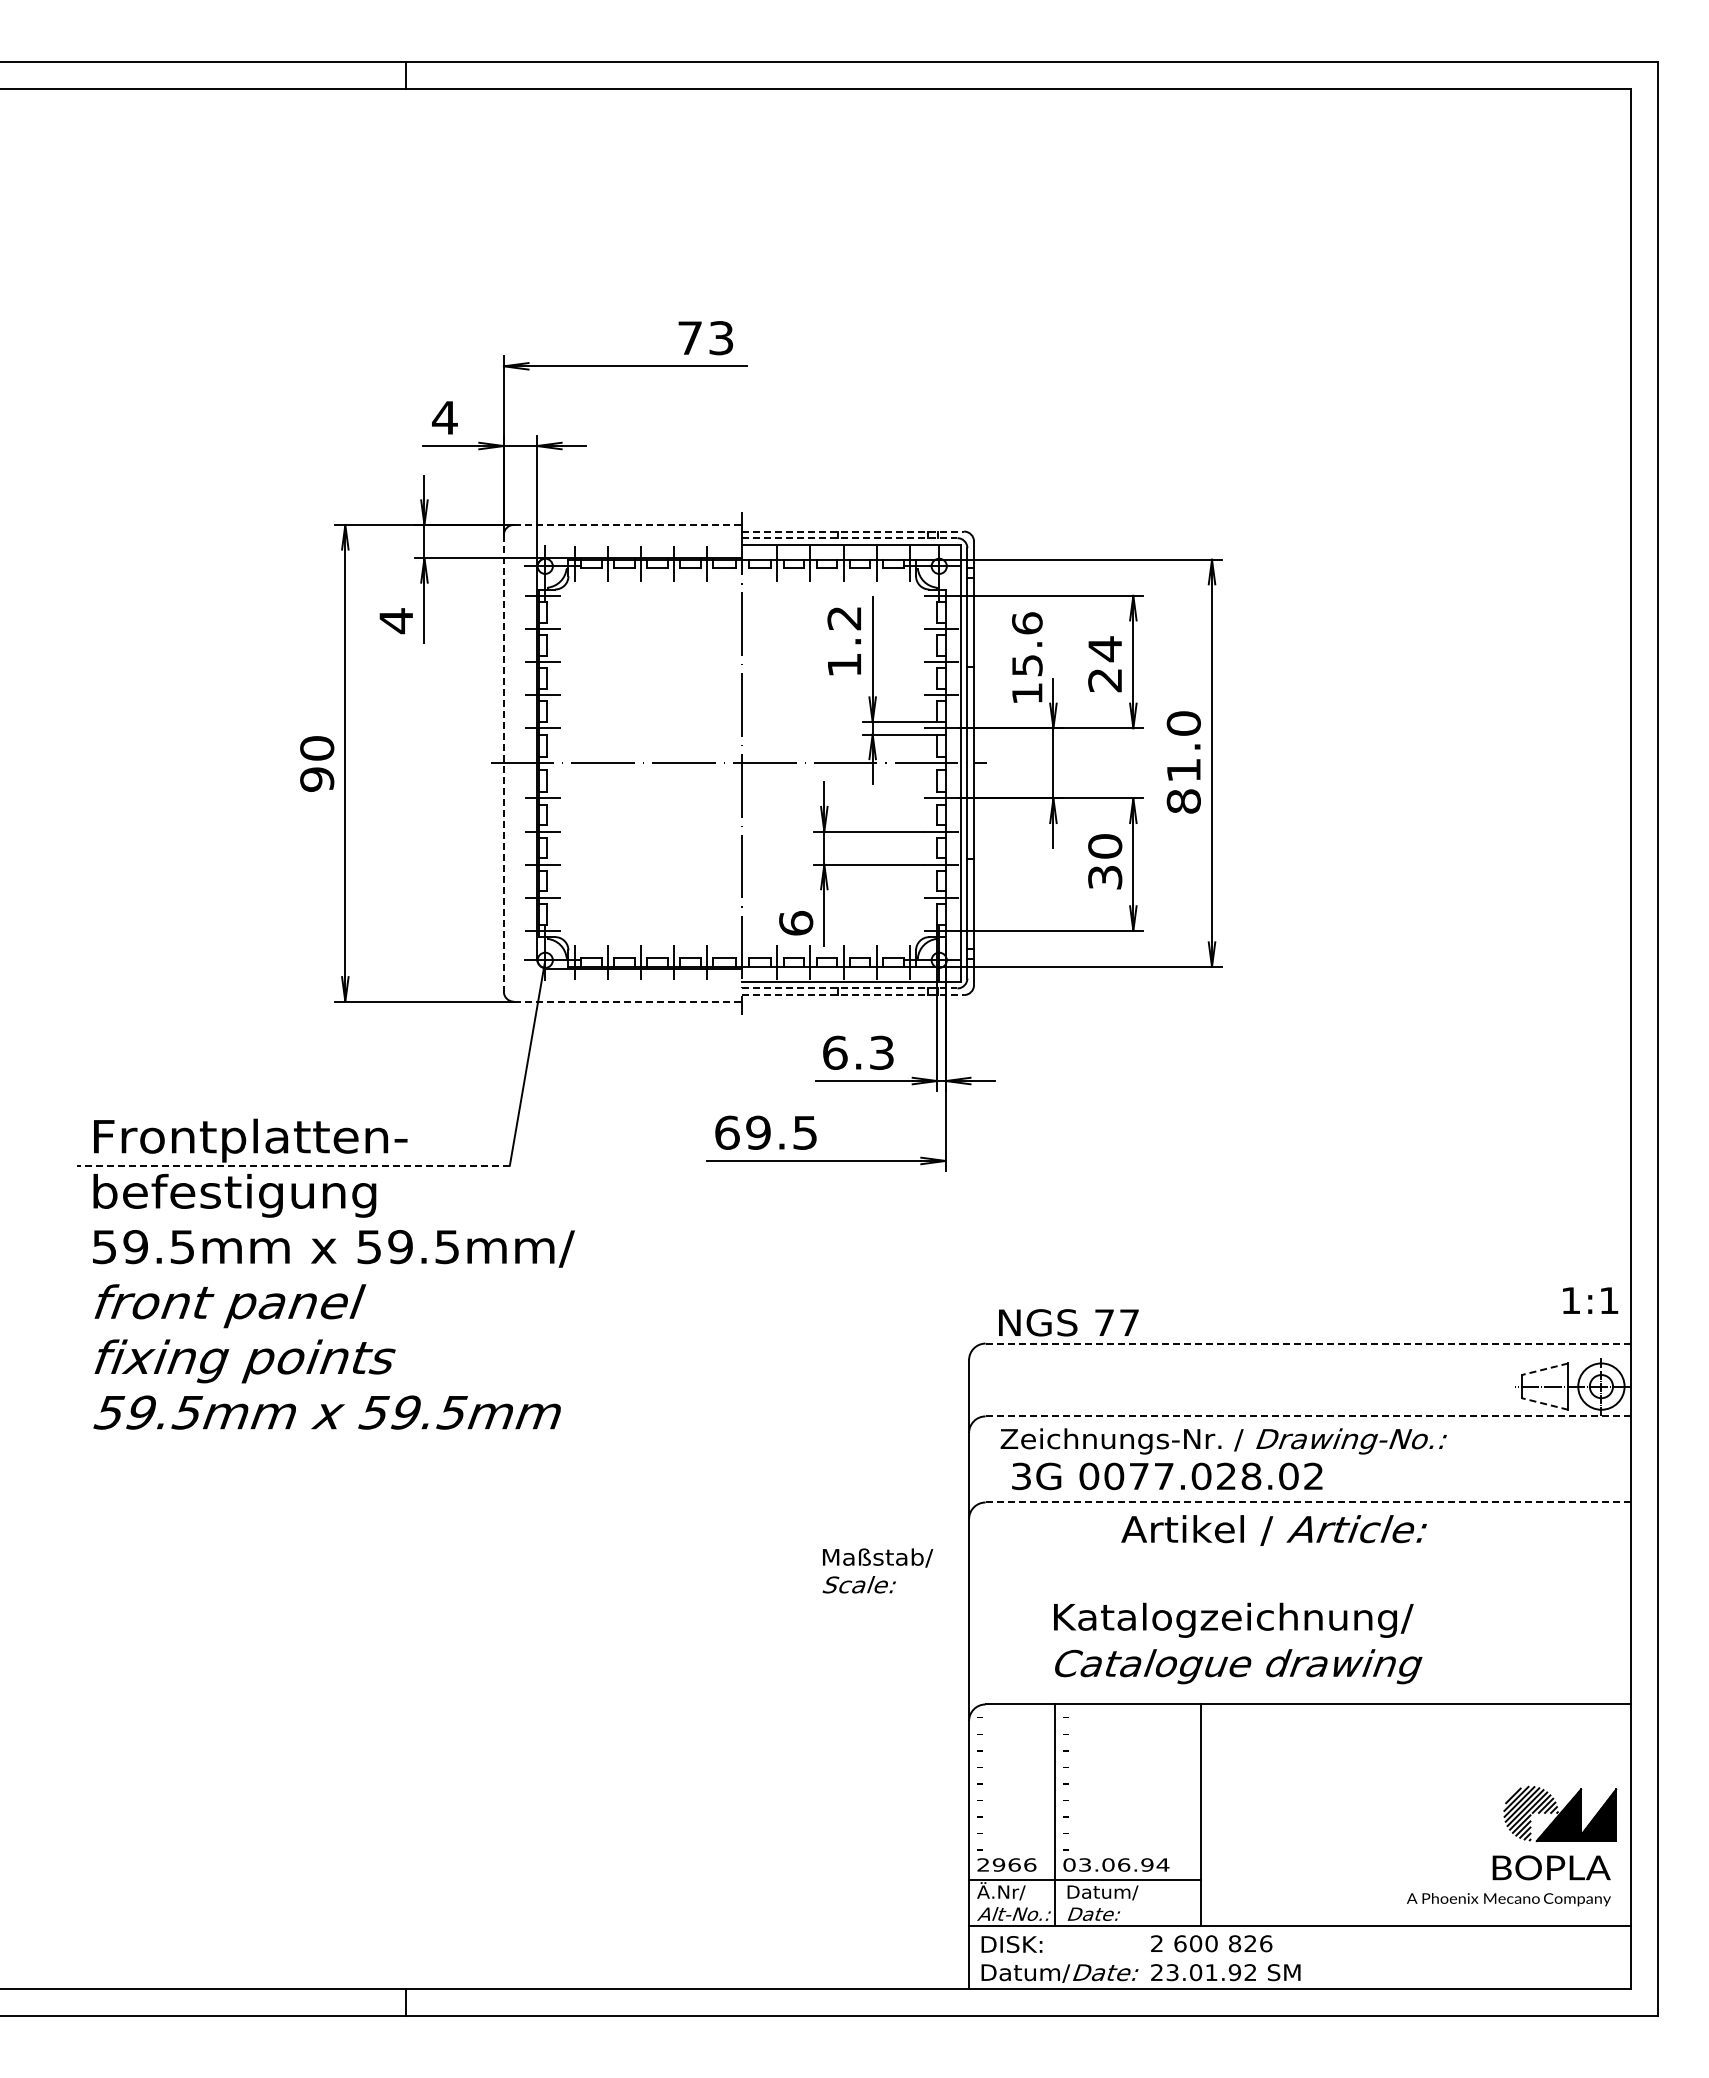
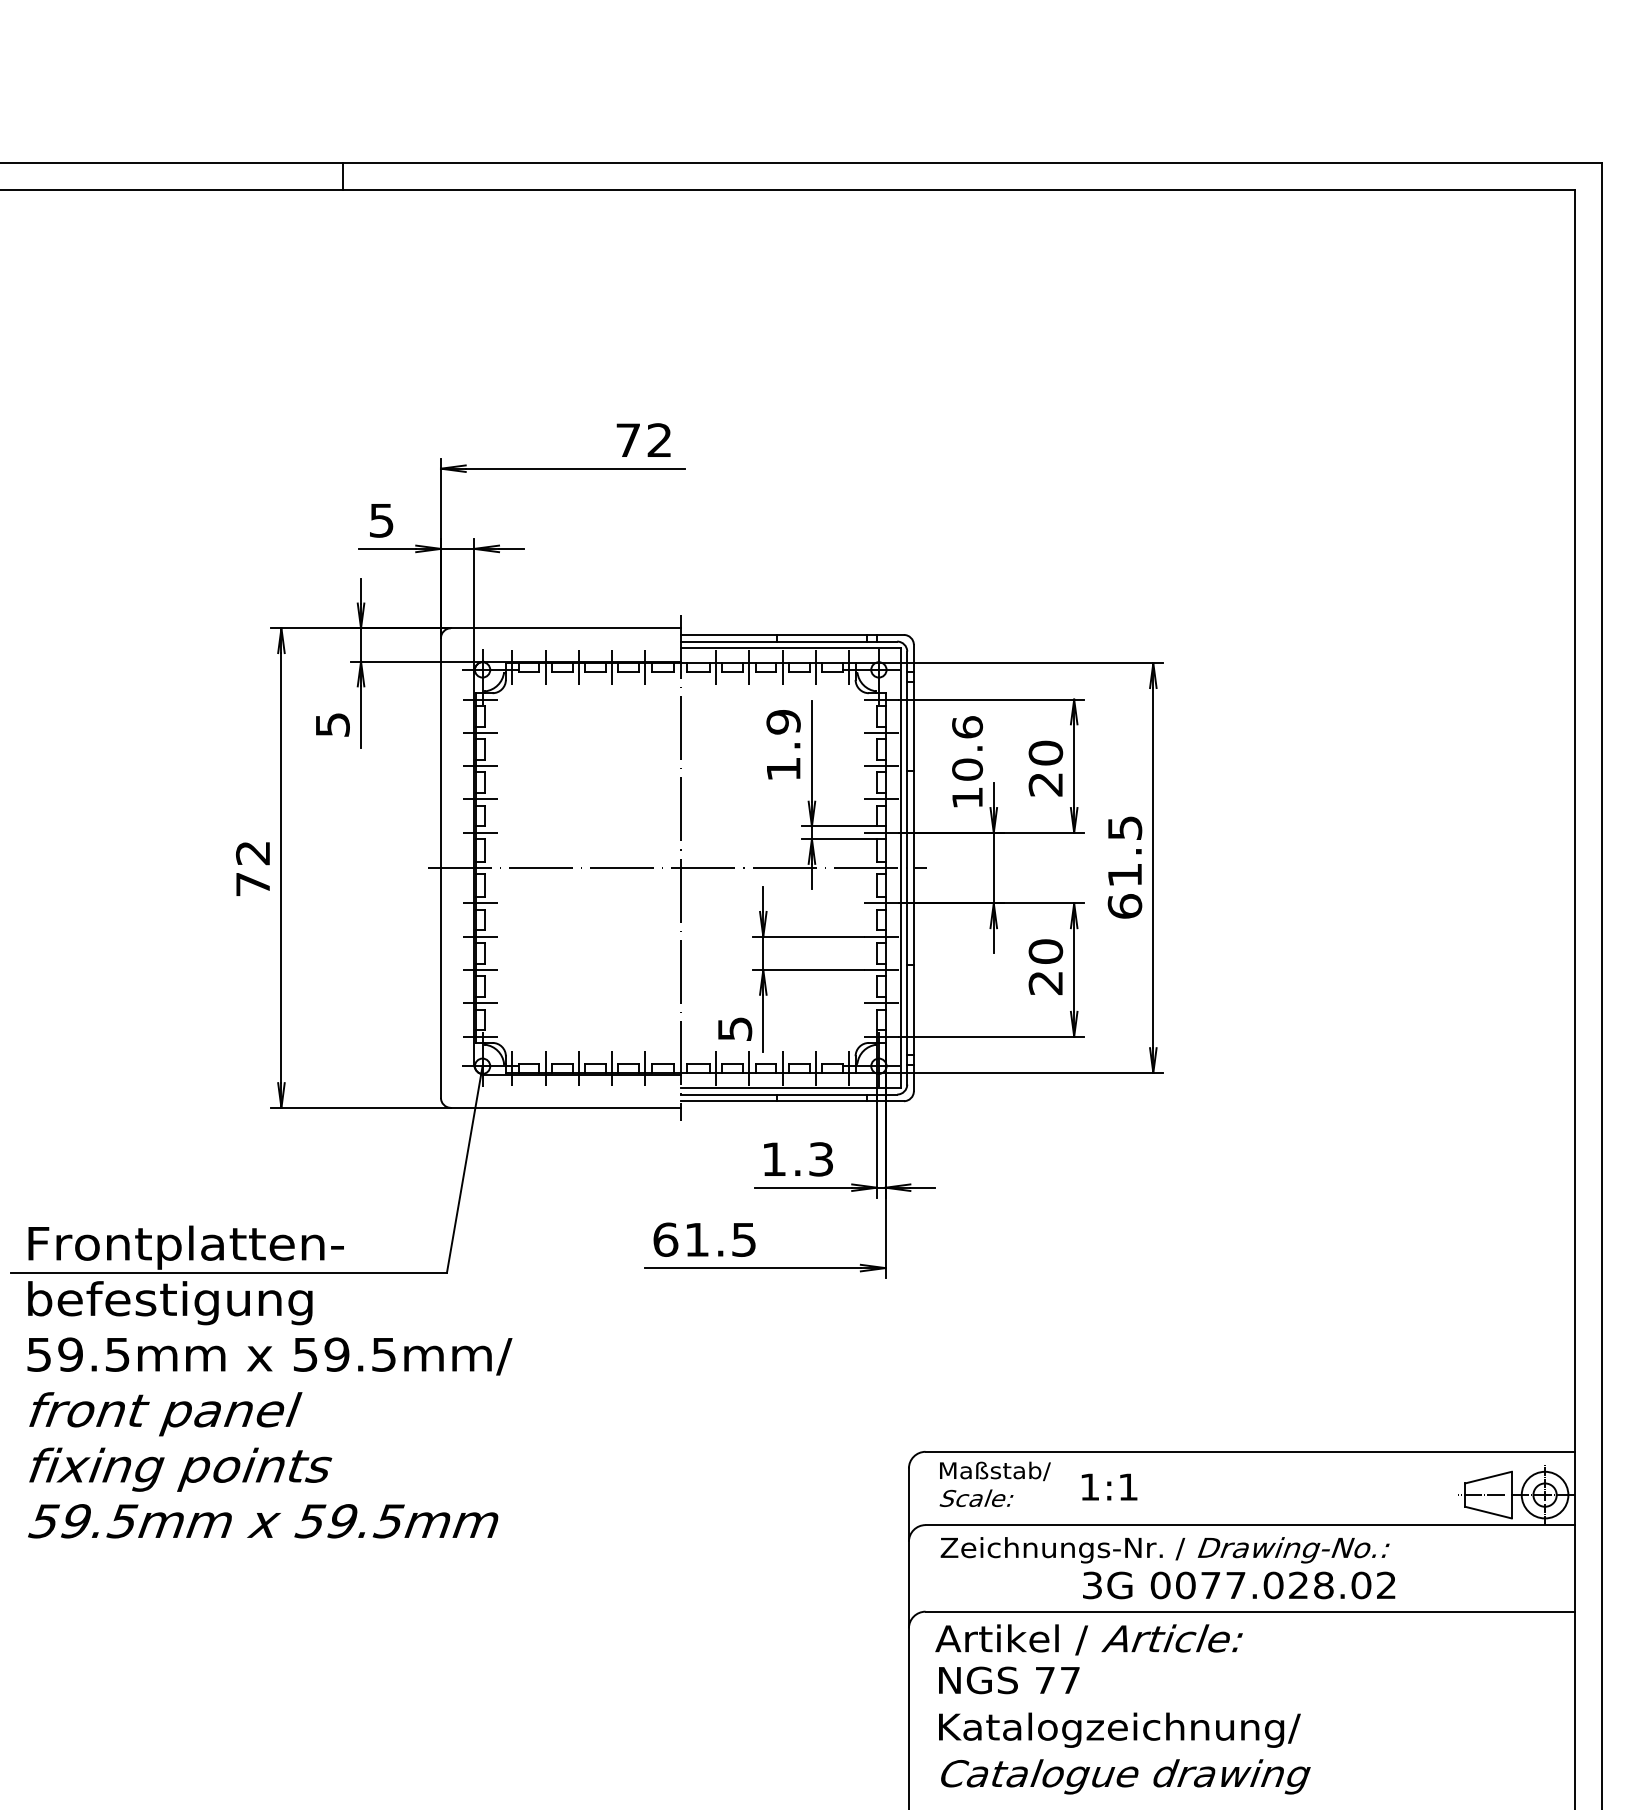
text: (721, 338) -> (659, 440), 73 -> 72
text: (444, 417) -> (381, 520), 4 -> 5
line: (628, 524) -> (566, 627), dashed -> solid
line: (853, 531) -> (792, 634), dashed -> solid
line: (849, 538) -> (788, 641), dashed -> solid
text: (844, 618) -> (783, 722), 1.2 -> 1.9
text: (396, 621) -> (332, 725), 4 -> 5
text: (1105, 649) -> (1046, 753), 24 -> 20
text: (1027, 665) -> (967, 769), 15.6 -> 10.6
text: (1183, 762) -> (1124, 867), 81.0 -> 61.5
text: (317, 763) -> (253, 868), 90 -> 72
line: (503, 763) -> (440, 868), dashed -> solid
text: (1105, 877) -> (1046, 982), 30 -> 20
text: (796, 922) -> (735, 1028), 6 -> 5
line: (849, 988) -> (788, 1094), dashed -> solid
line: (853, 995) -> (792, 1101), dashed -> solid
line: (628, 1001) -> (566, 1107), dashed -> solid
text: (835, 1052) -> (774, 1158), 6.3 -> 1.3
text: (758, 1132) -> (697, 1239), 69.5 -> 61.5
line: (293, 1165) -> (229, 1272), dashed -> solid
text: (1590, 1300) -> (1109, 1486), moved
text: (1068, 1322) -> (1008, 1680), moved
line: (1308, 1343) -> (1250, 1451), dashed -> solid
line: (1545, 1369) -> (1488, 1477), dashed -> solid
line: (1545, 1404) -> (1488, 1513), dashed -> solid
line: (1308, 1416) -> (1250, 1525), dashed -> solid
text: (1167, 1476) -> (1239, 1585), moved
line: (1308, 1502) -> (1250, 1611), dashed -> solid
text: (1273, 1530) -> (1088, 1639), moved
text: (877, 1570) -> (994, 1483), moved
text: (1233, 1619) -> (1119, 1729), moved
text: (1238, 1666) -> (1125, 1776), moved

